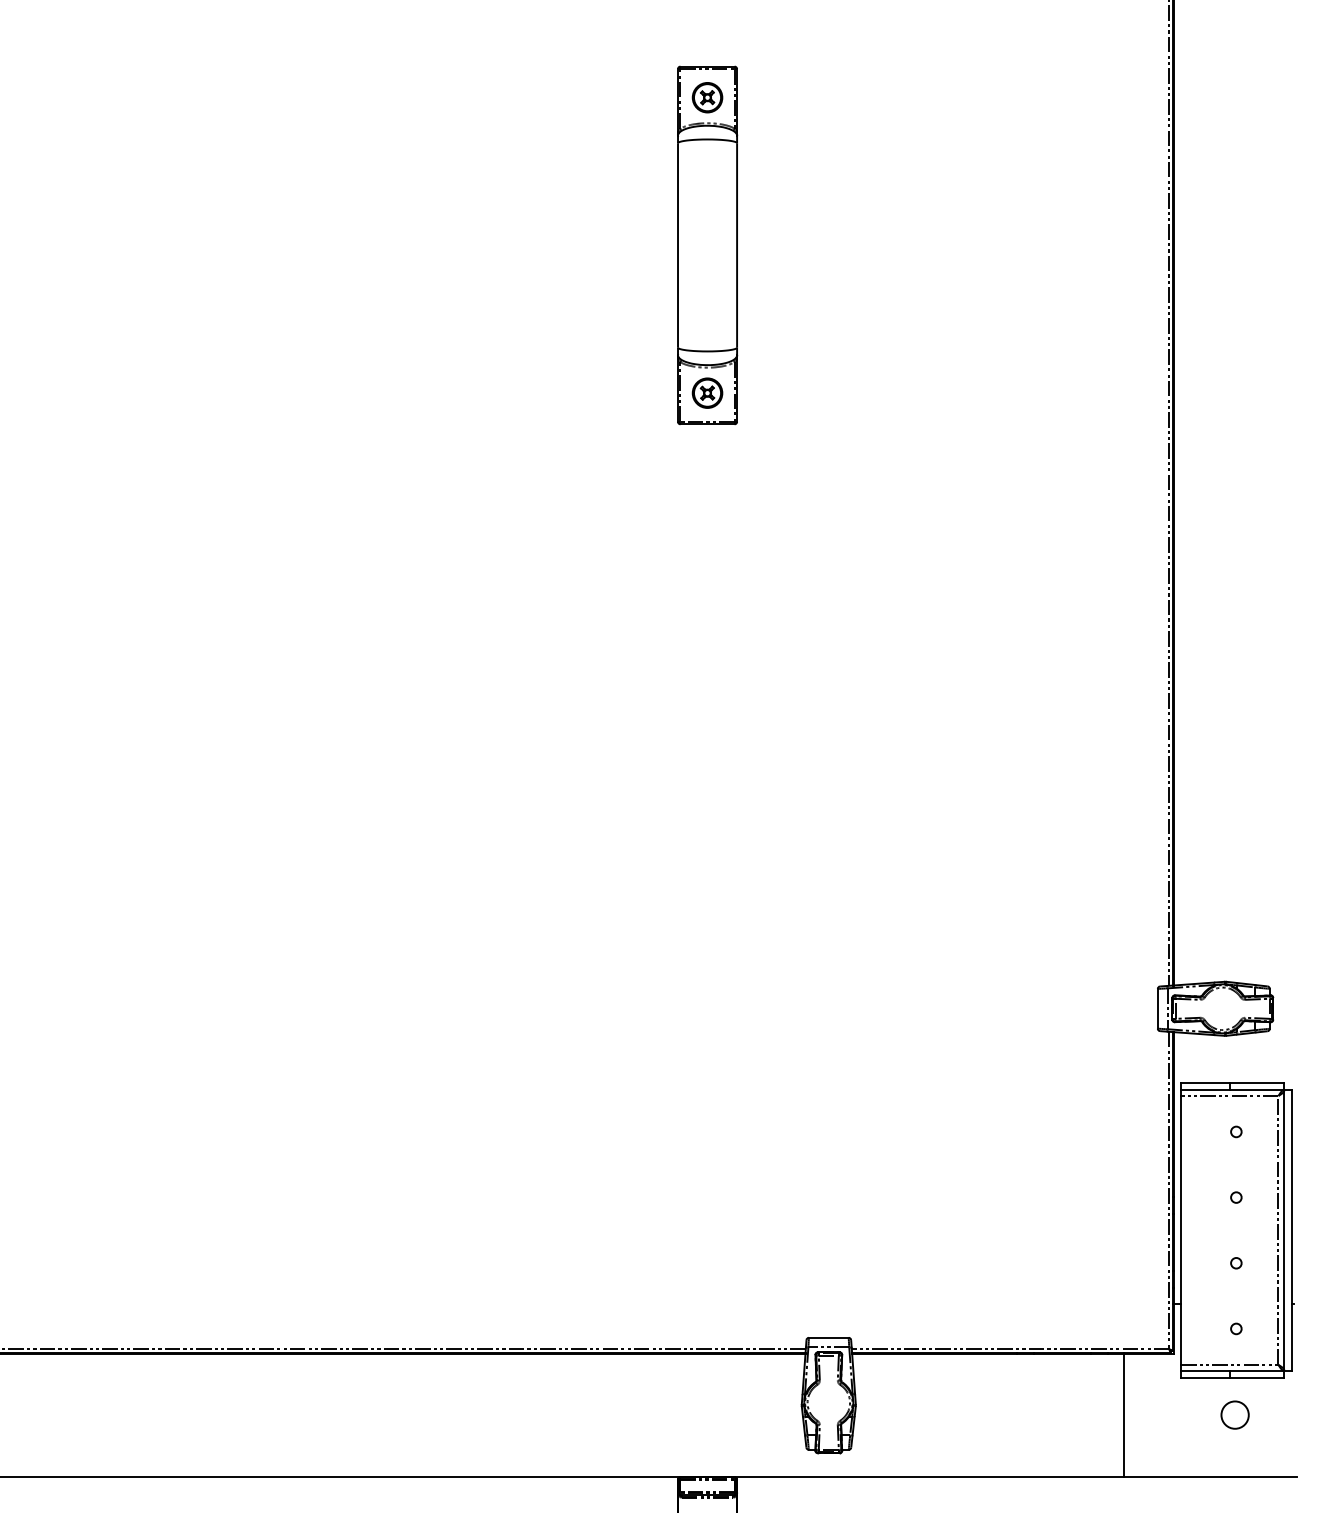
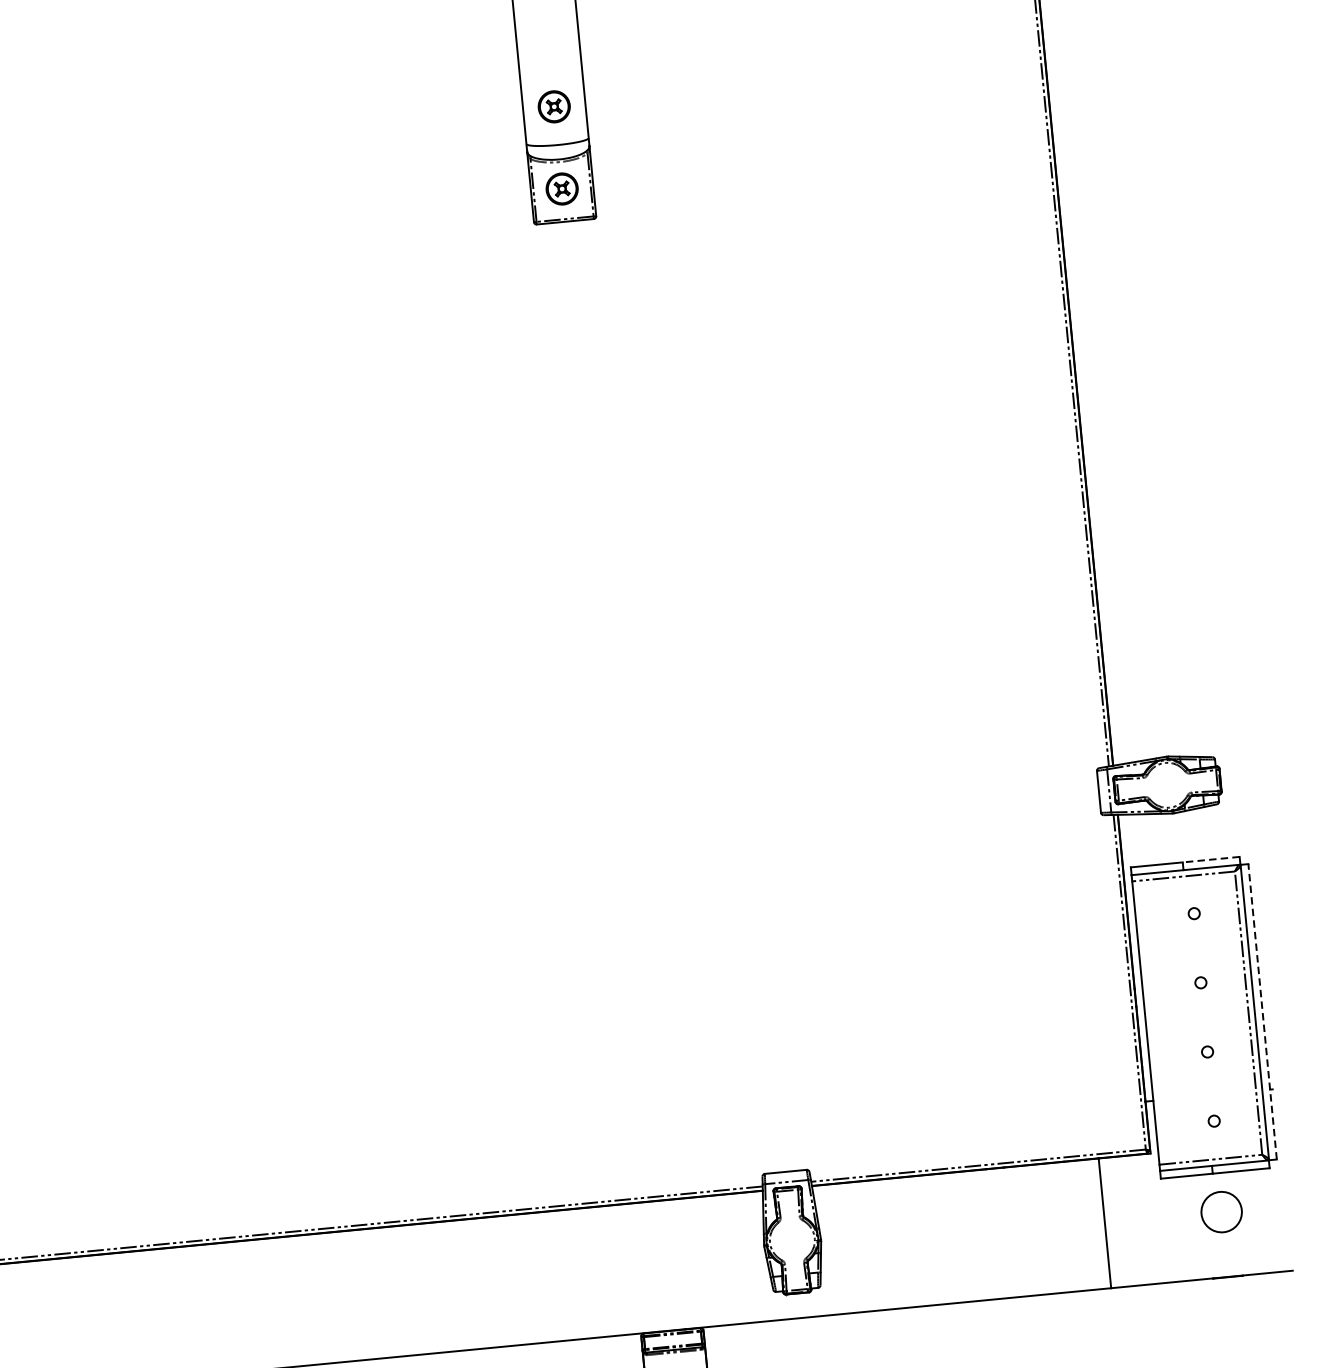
part: (707, 314) -> (554, 106), added
line: (1257, 1082) -> (1211, 859), solid -> dashed
line: (1291, 1229) -> (1262, 1010), solid -> dashed
circle: (1234, 1414) -> (1220, 1211), size x1.4

